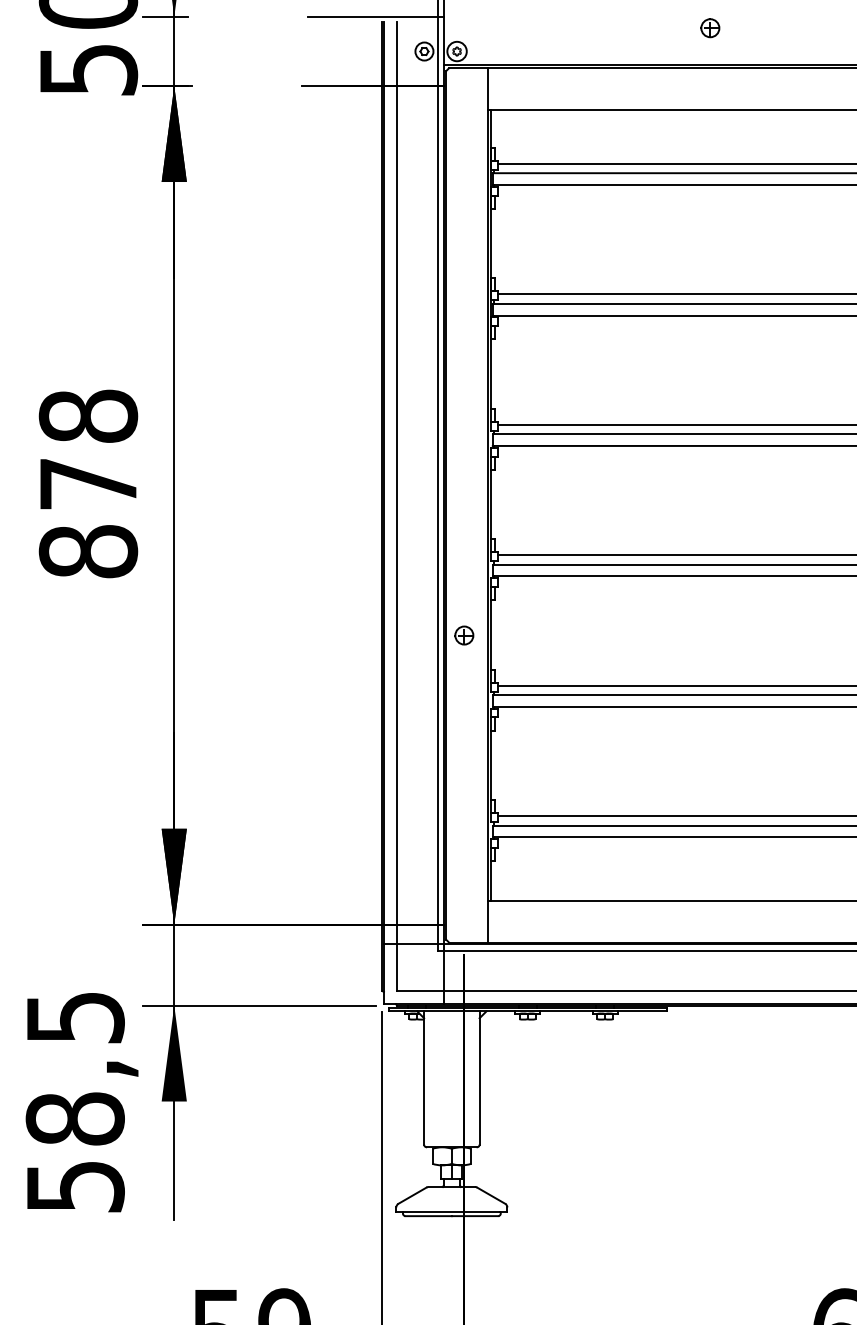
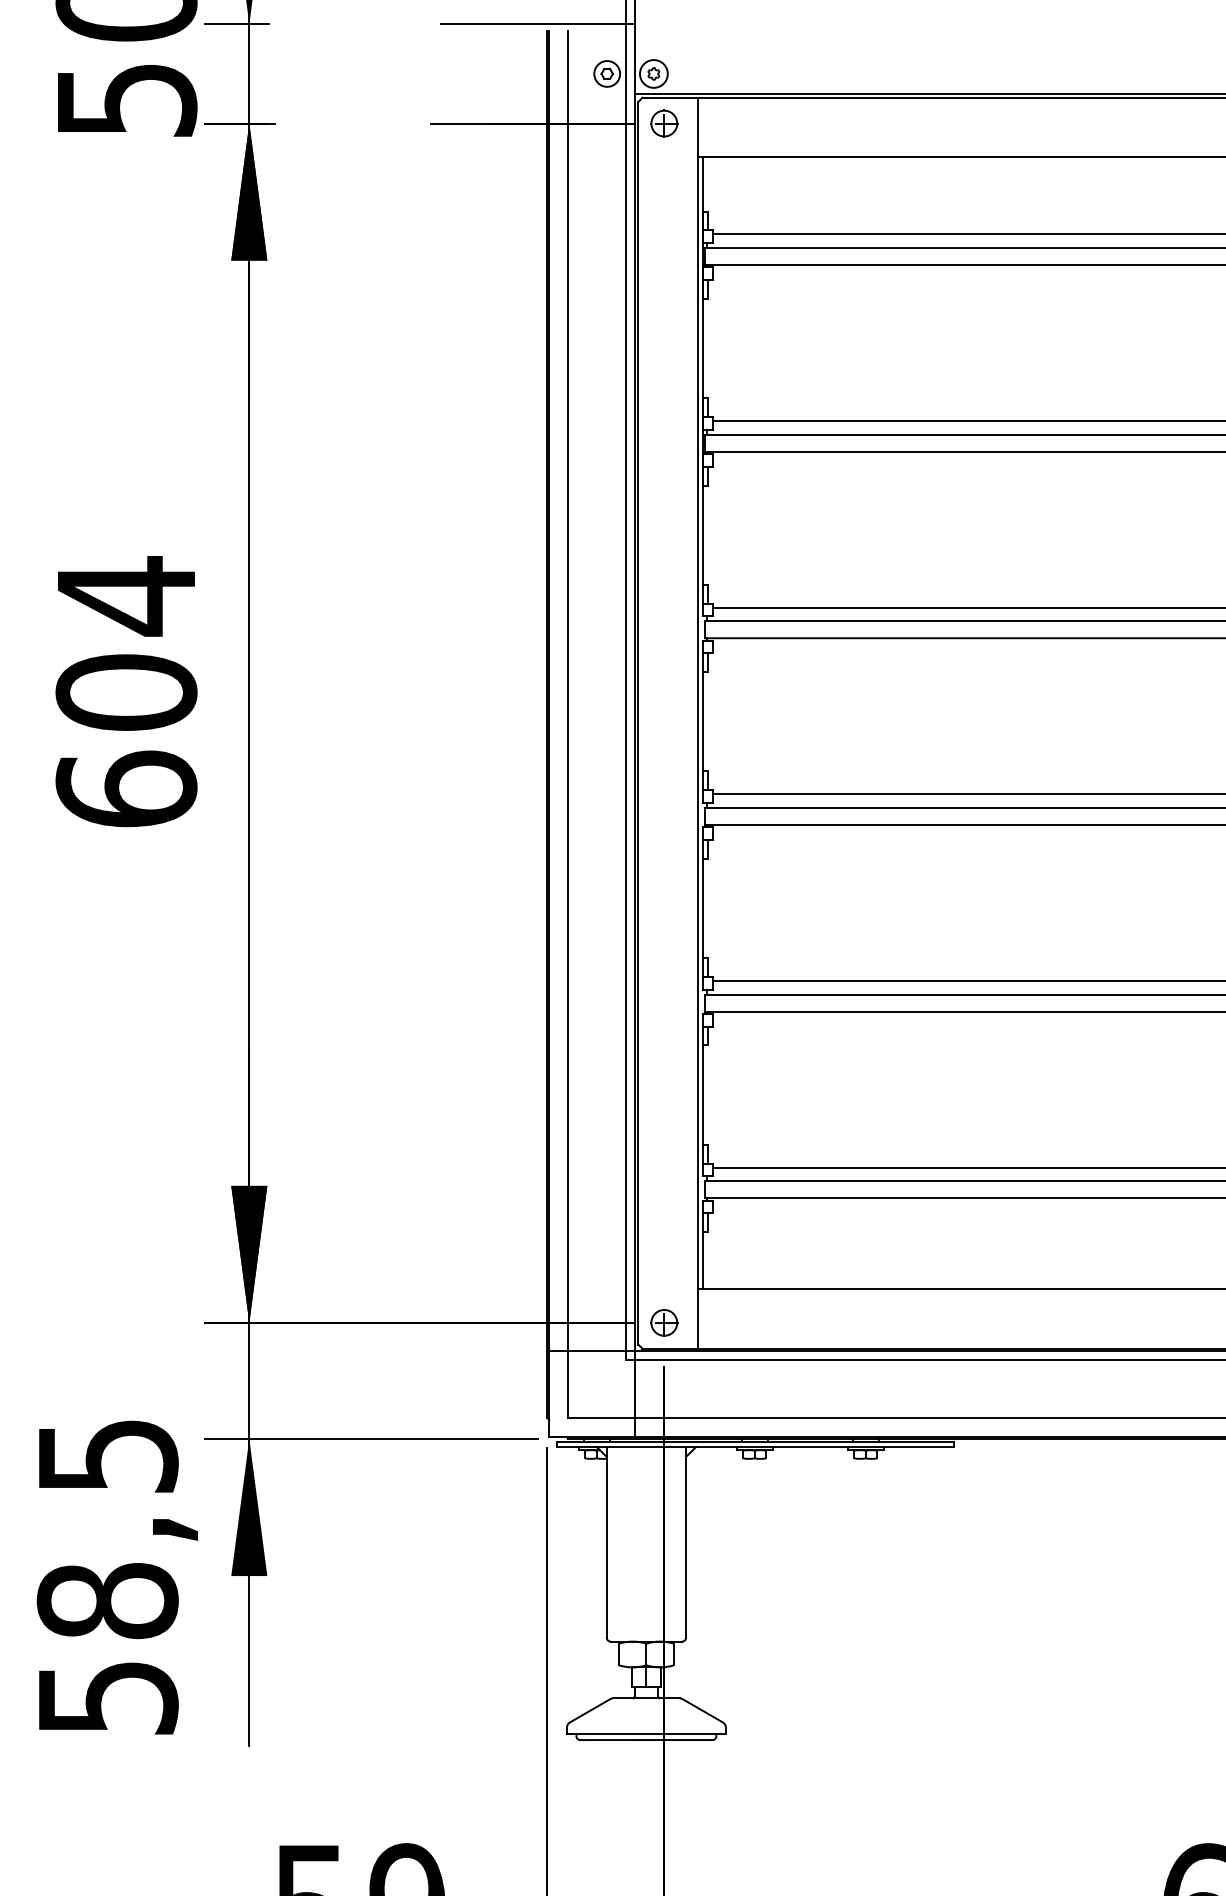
part: (710, 28) -> (664, 123), moved
text: (88, 483) -> (126, 691), 878 -> 604
part: (464, 635) -> (664, 1322), moved

